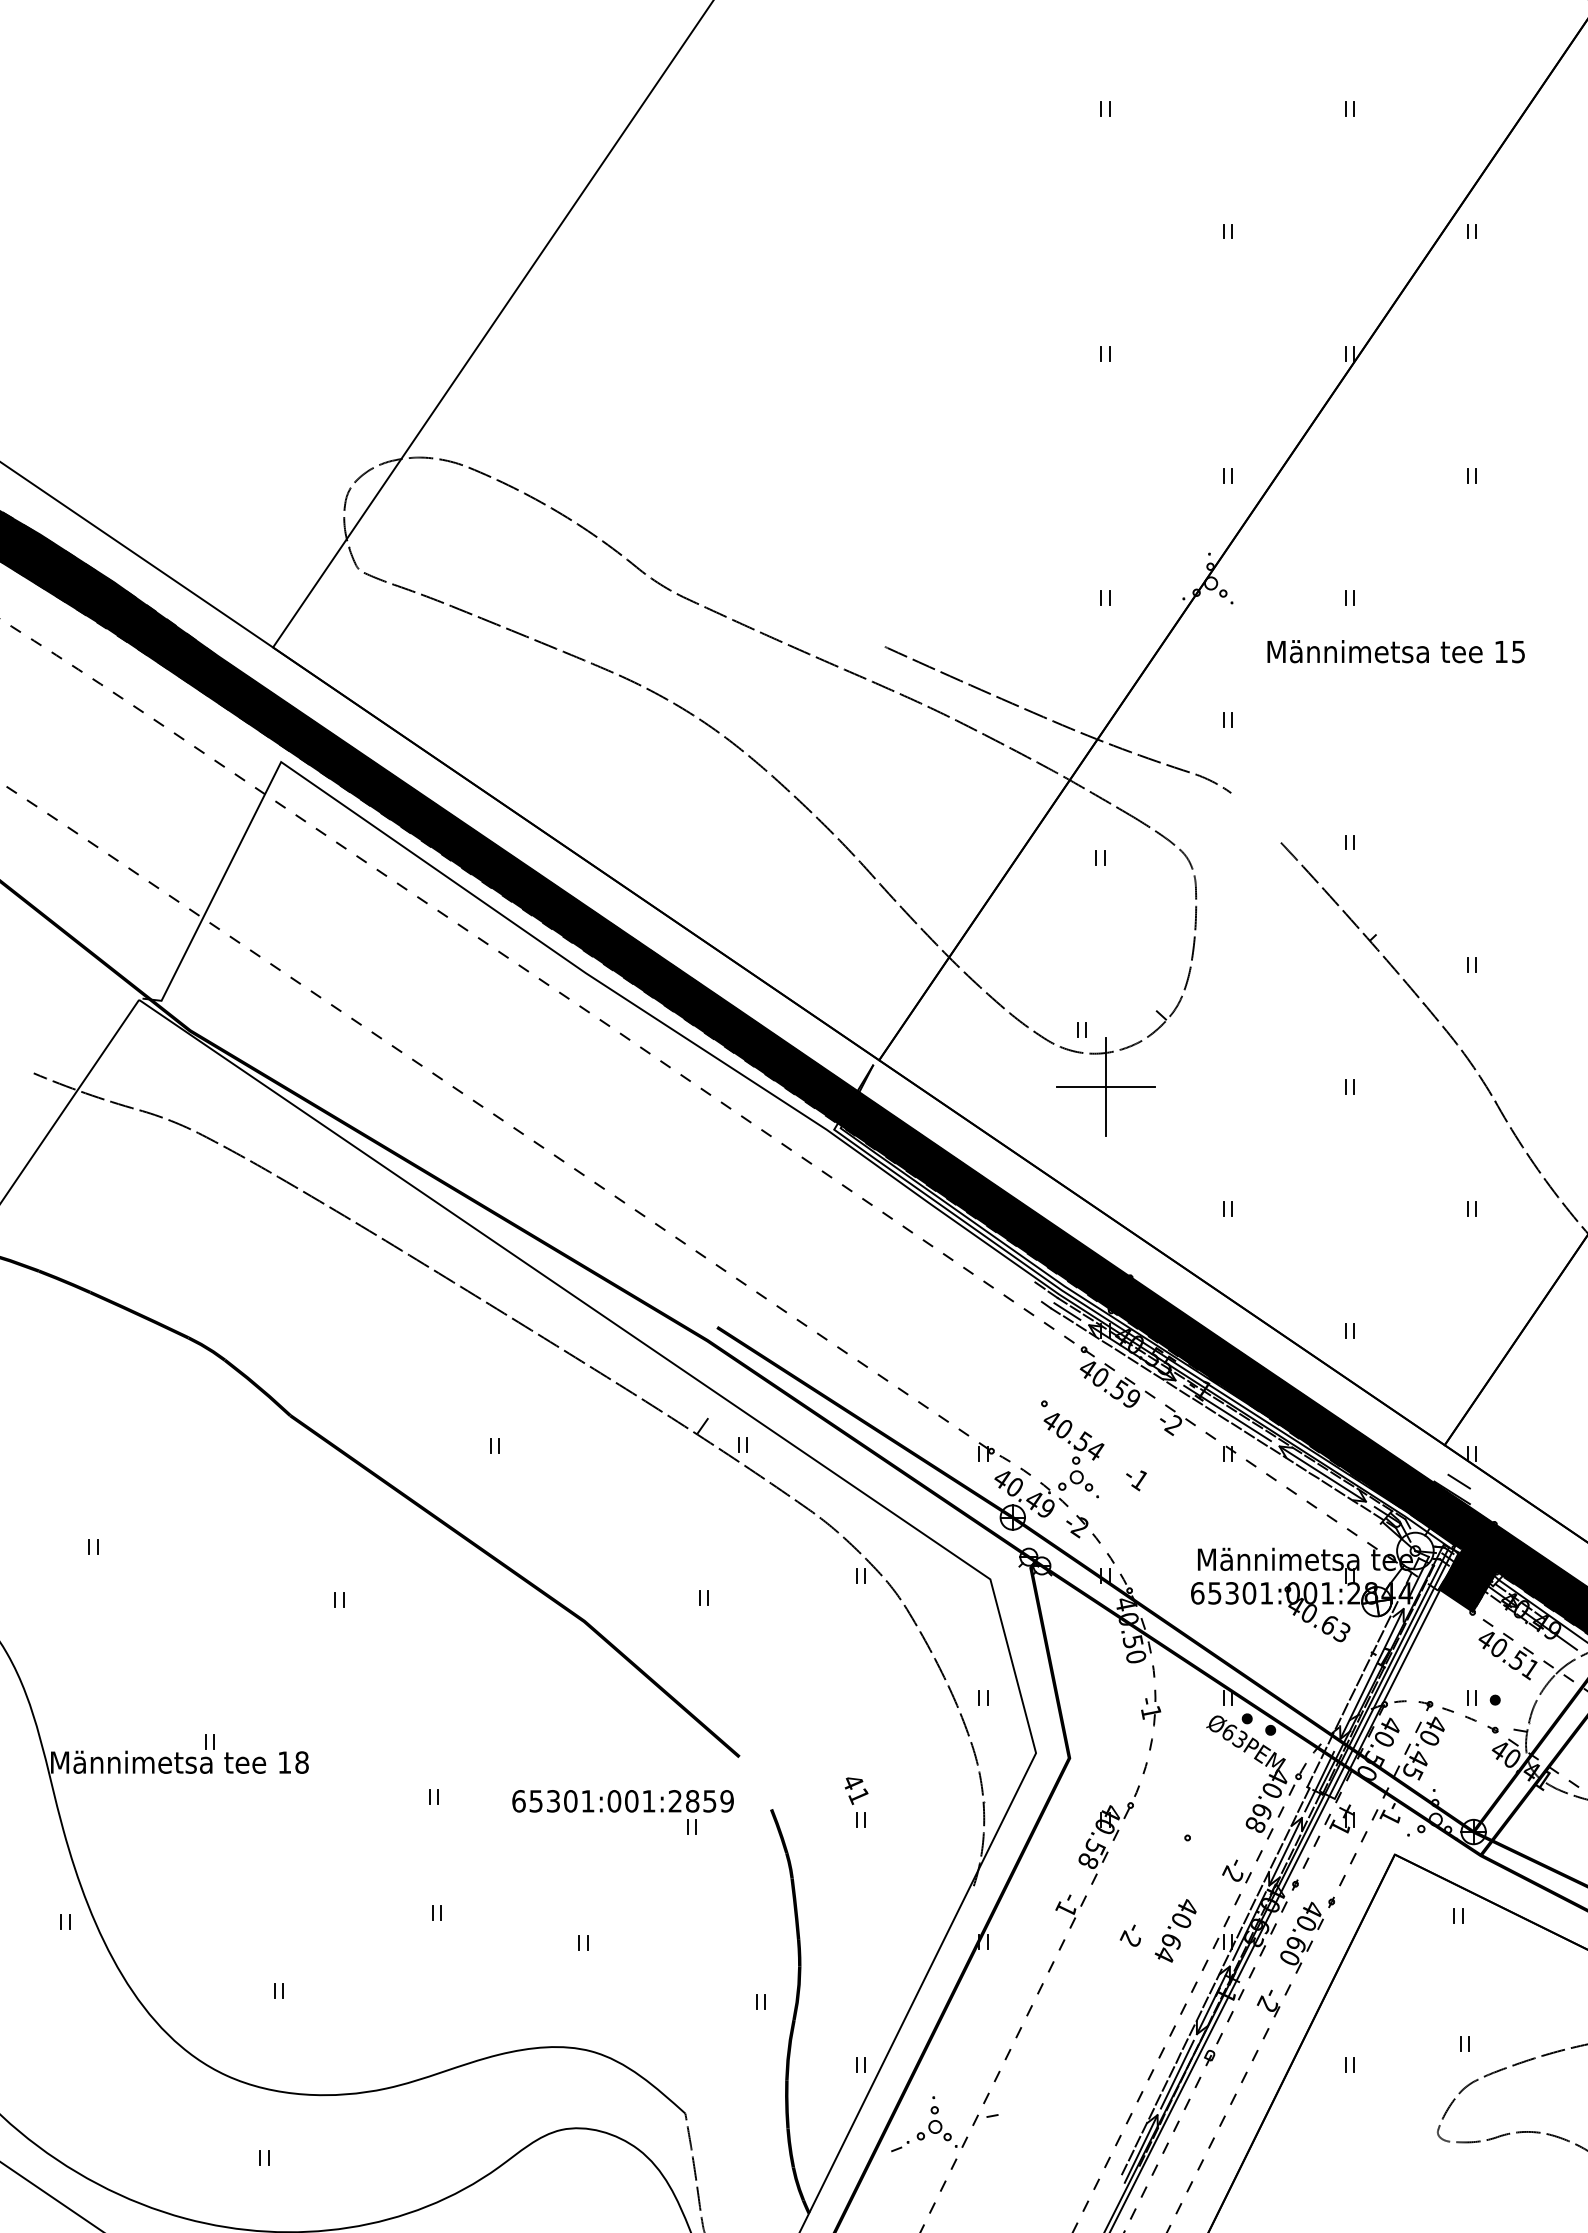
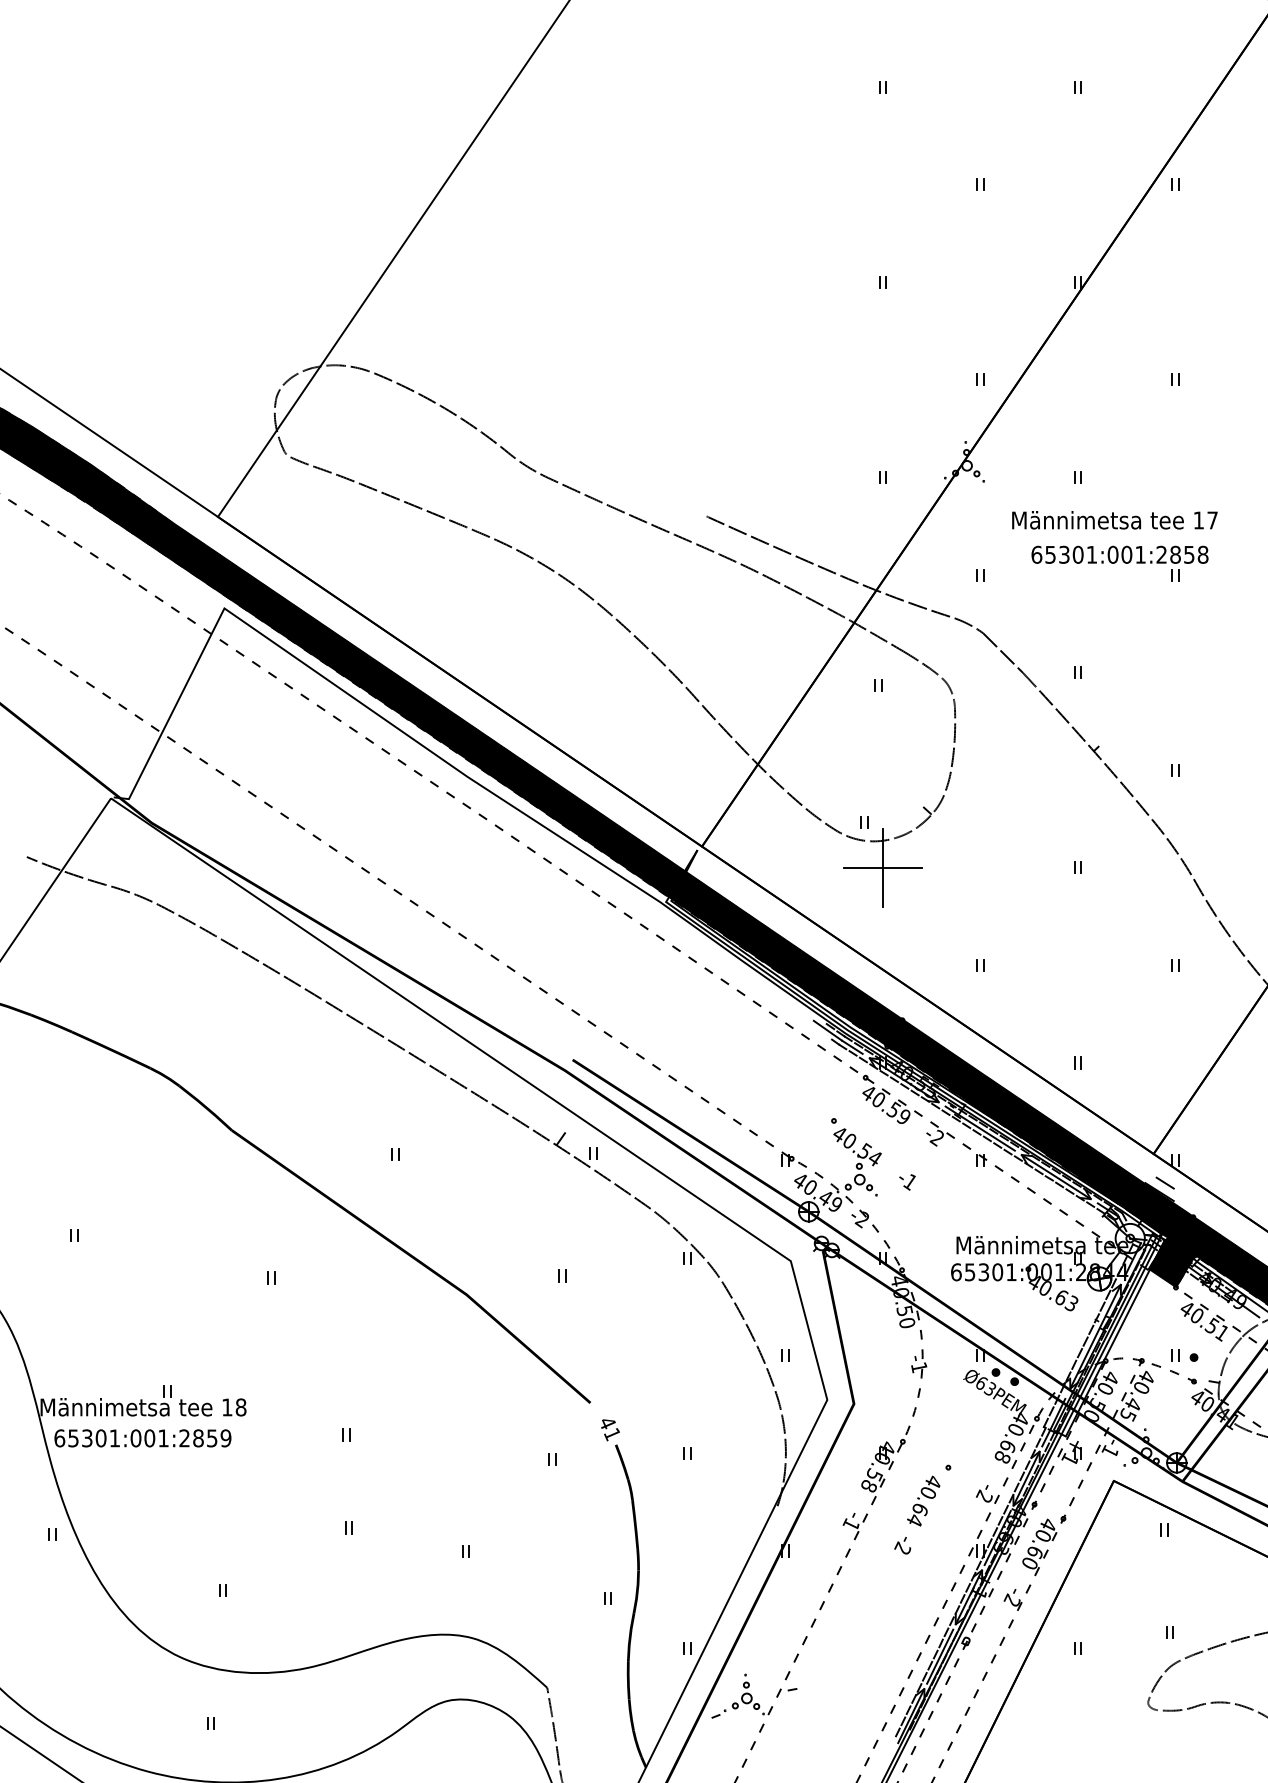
text: (1518, 652) -> (1212, 520), 15 -> 17
part: (1402, 705) -> (1119, 563), added
line: (1255, 817) -> (1002, 652), added
line: (1036, 1290) -> (827, 1030), added
text: (856, 1790) -> (610, 1429), moved
text: (622, 1801) -> (142, 1438), moved
text: (1175, 1930) -> (923, 1500), moved

